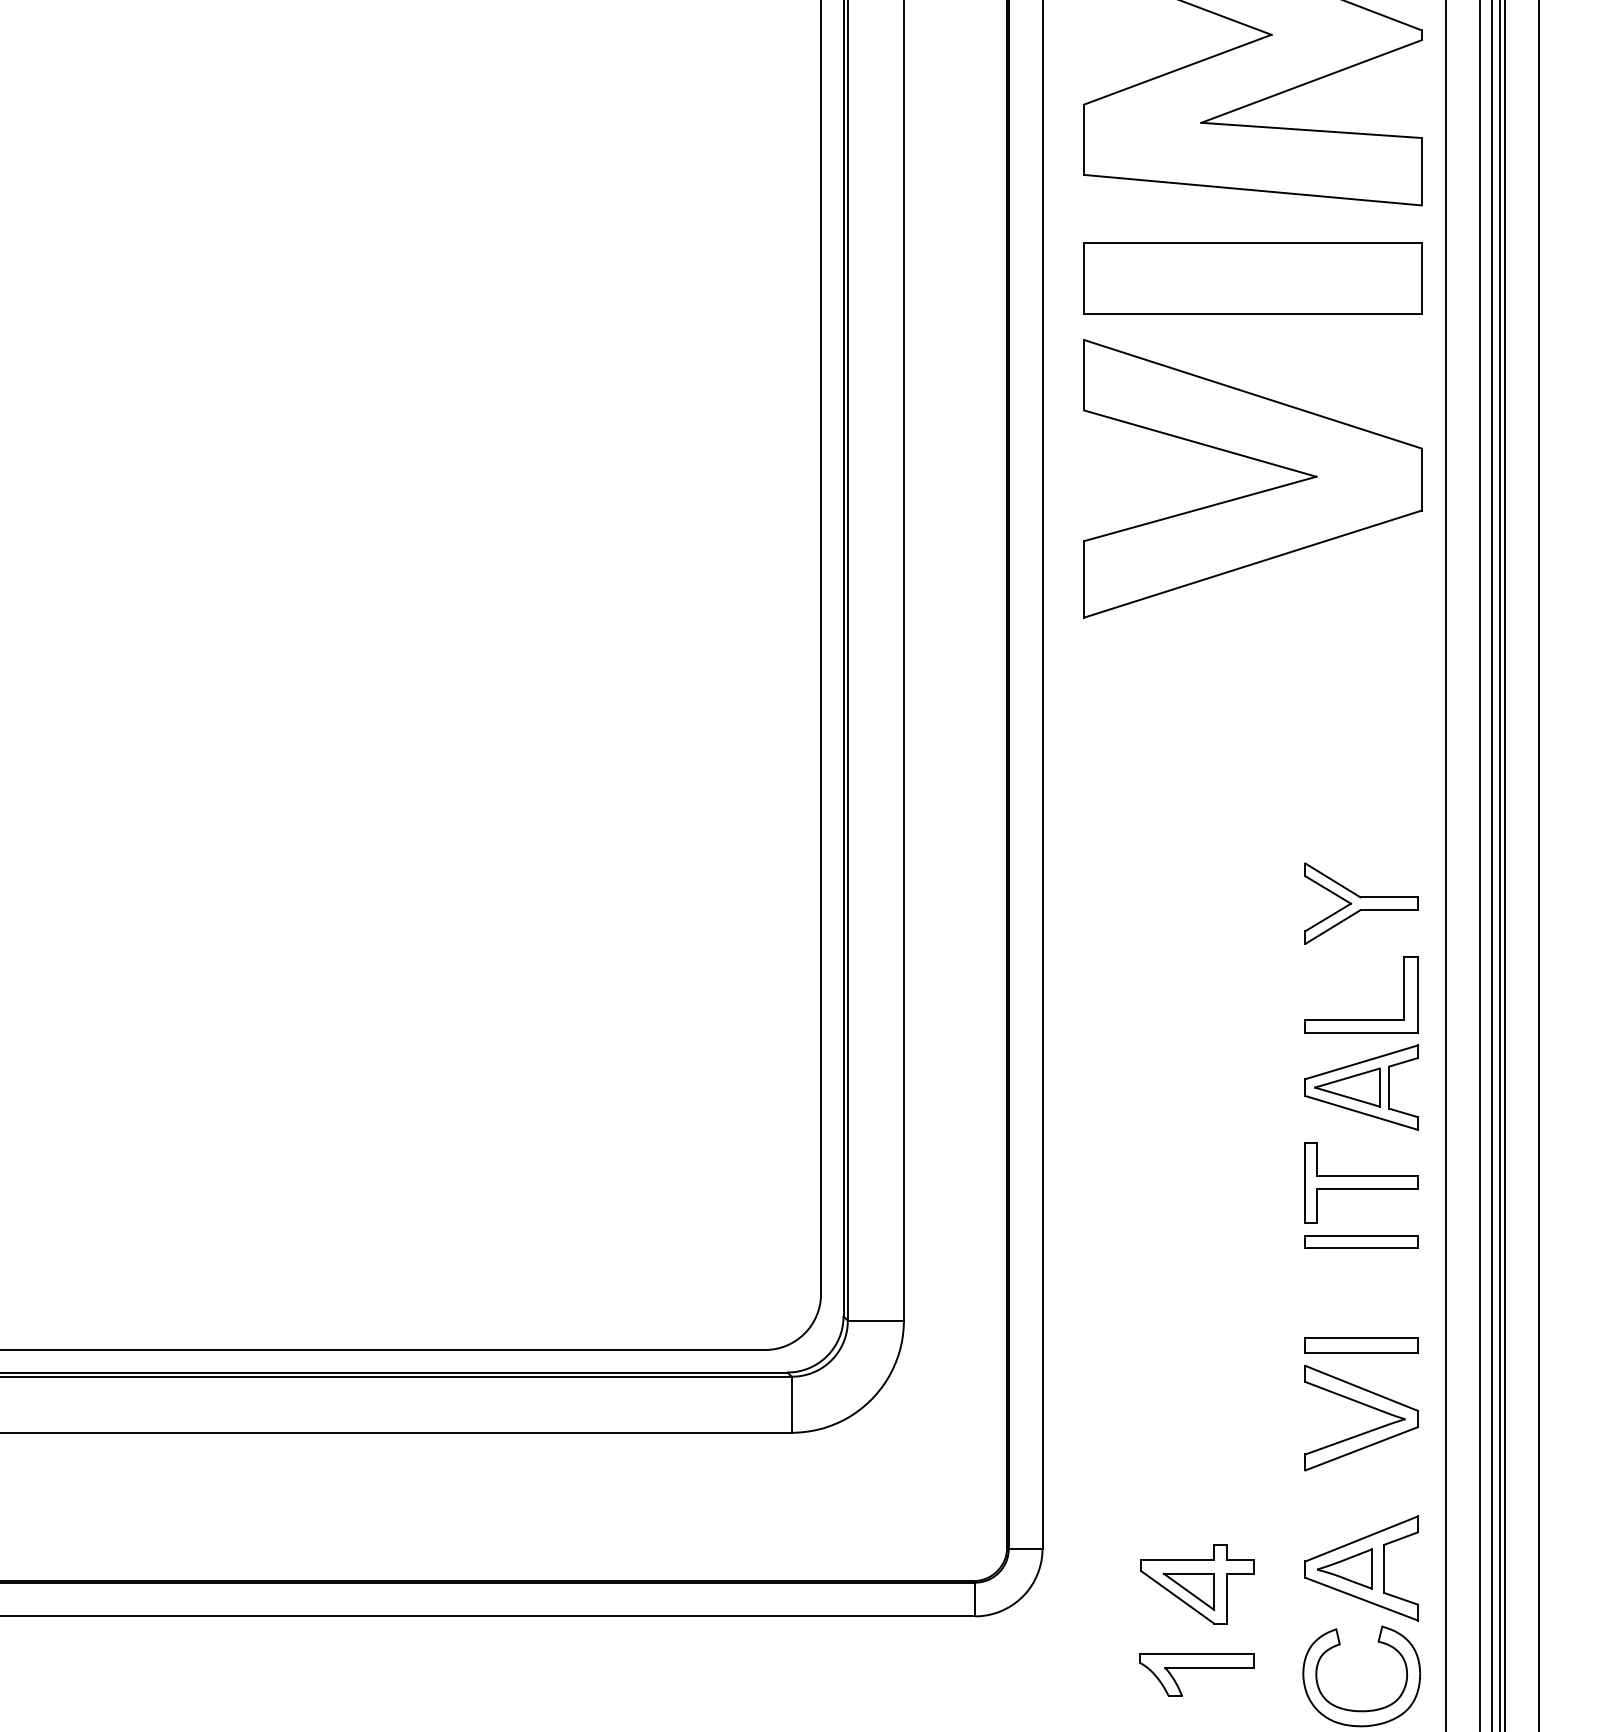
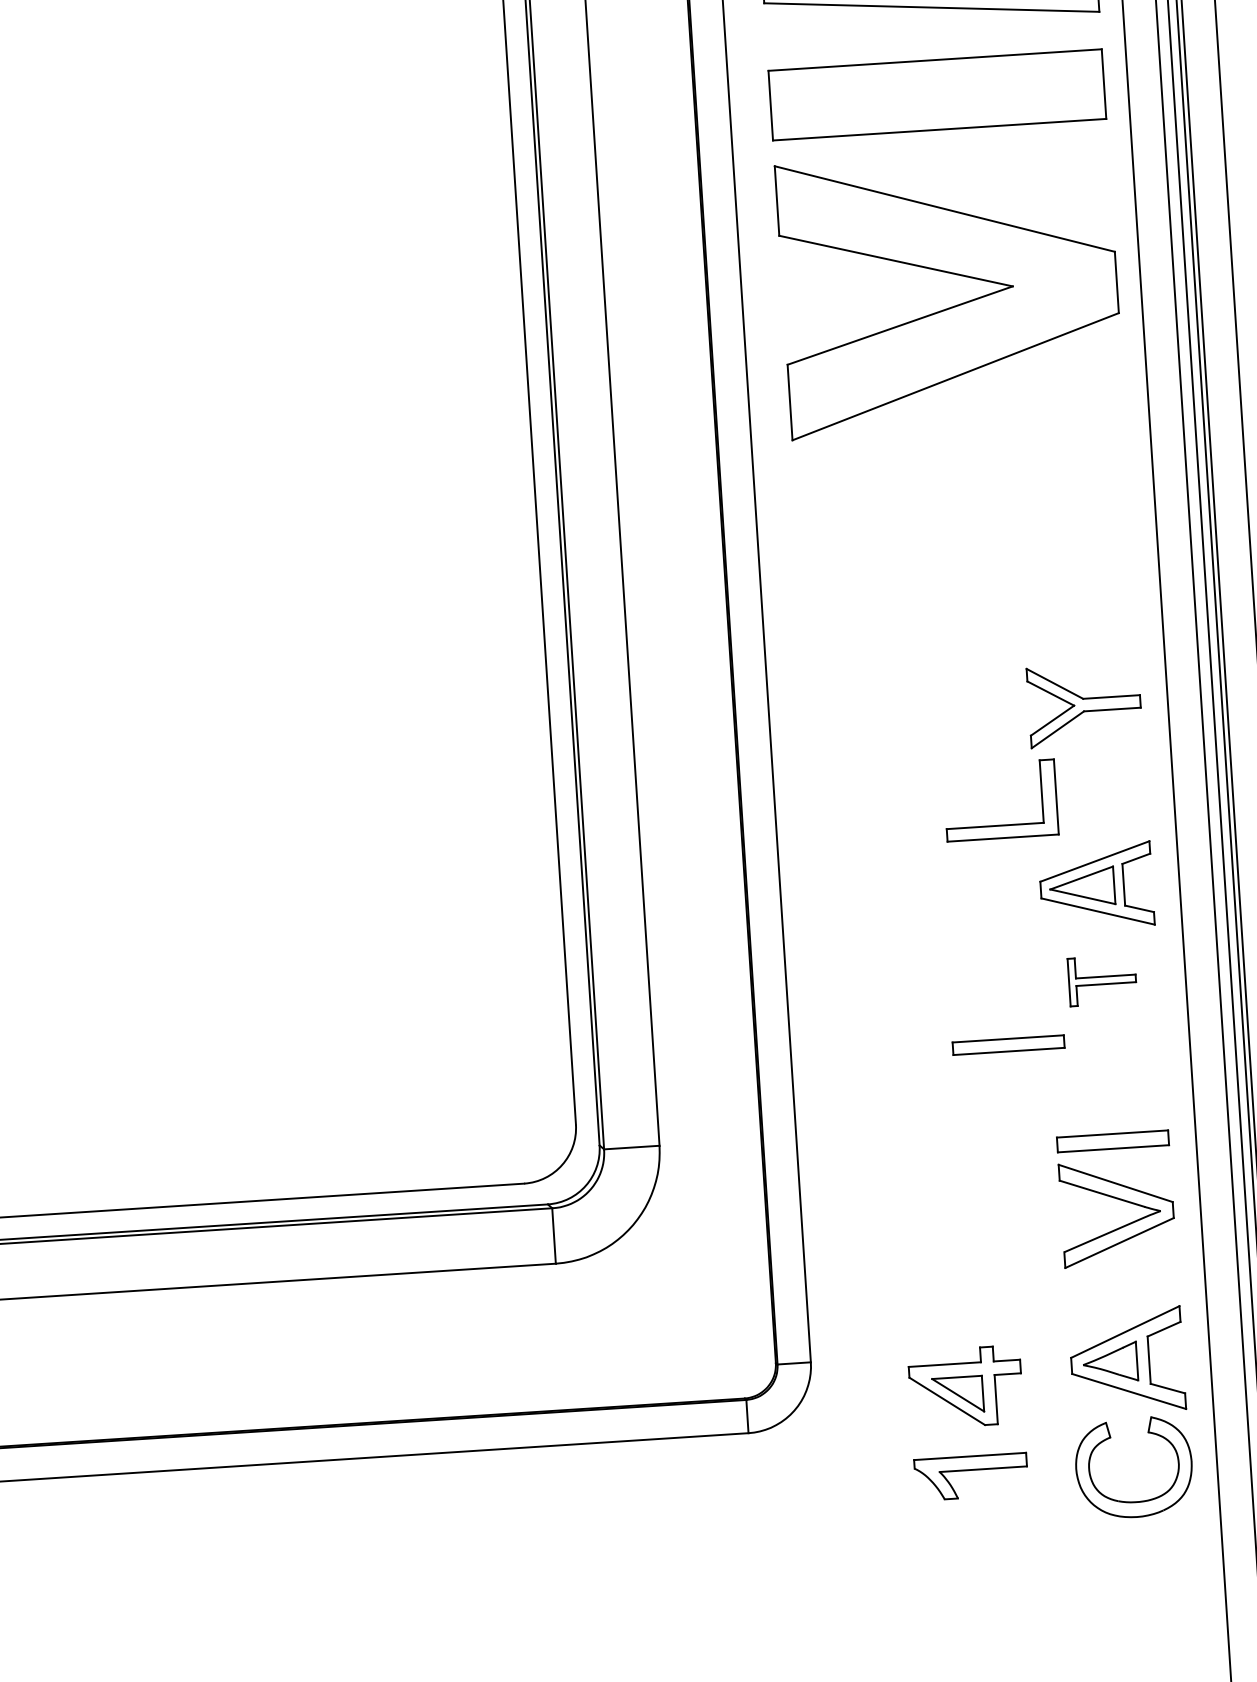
part: (1361, 1019) -> (1002, 825), moved
part: (1361, 1182) -> (1102, 980), size x0.6
part: (1361, 1241) -> (1008, 1044), moved

